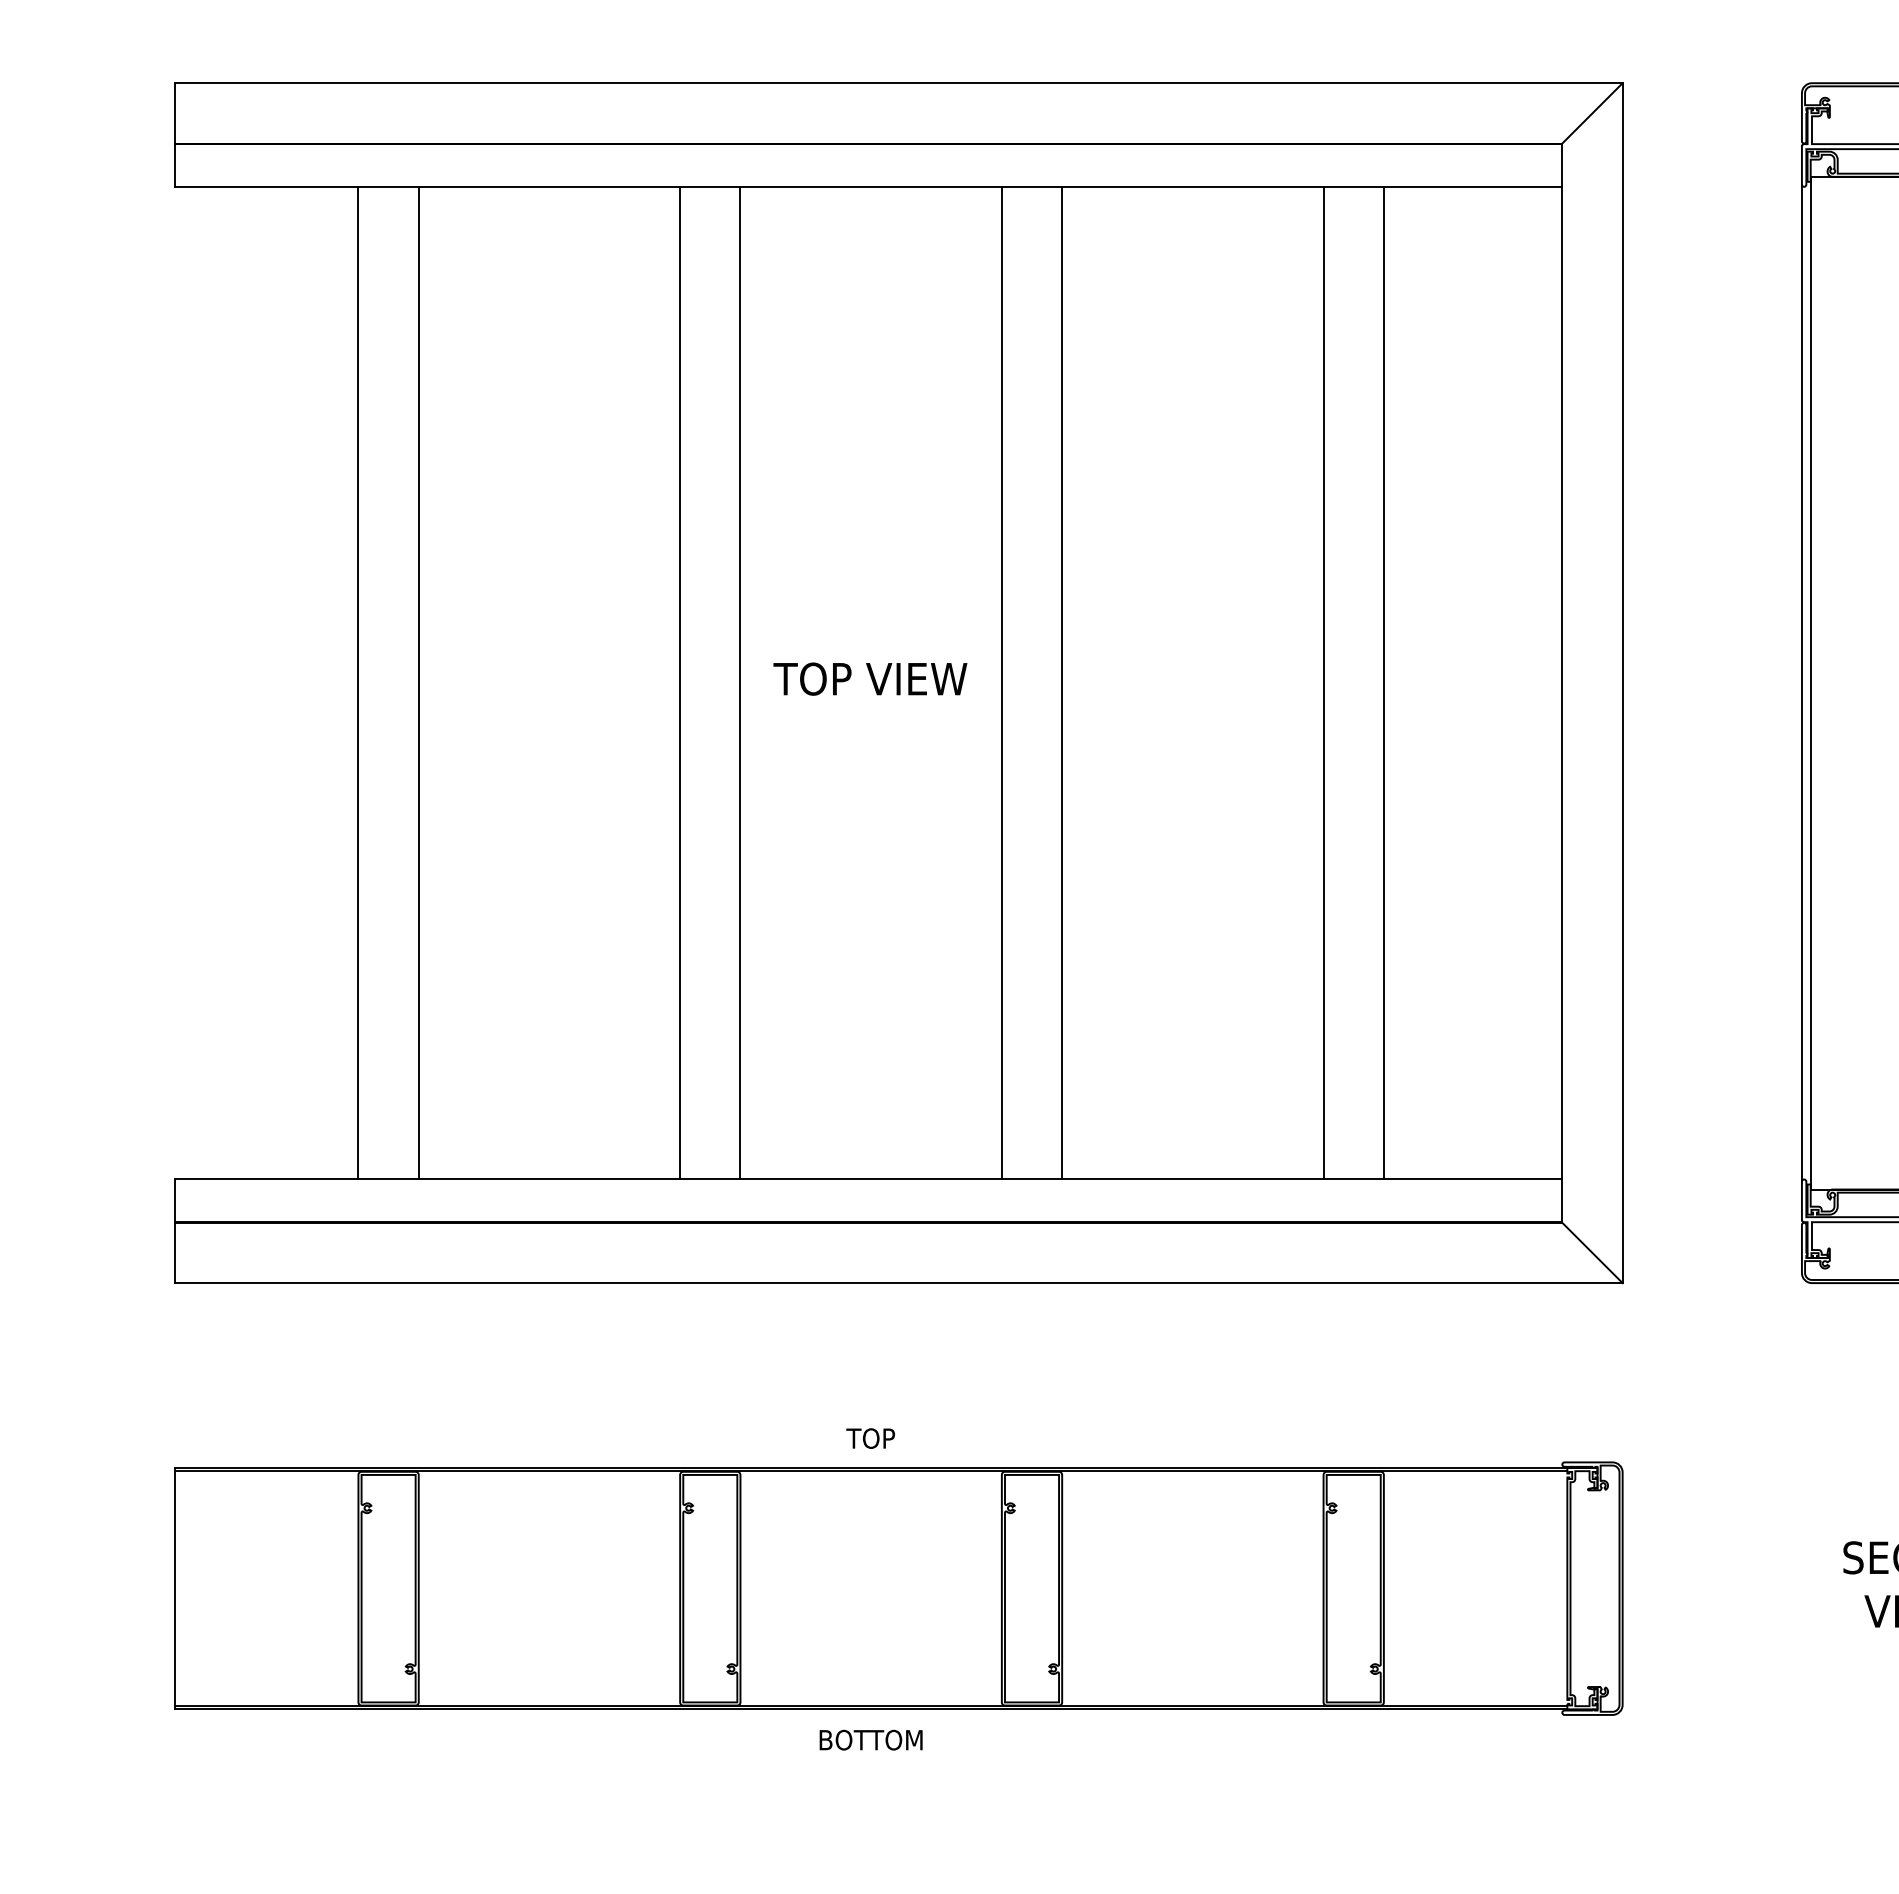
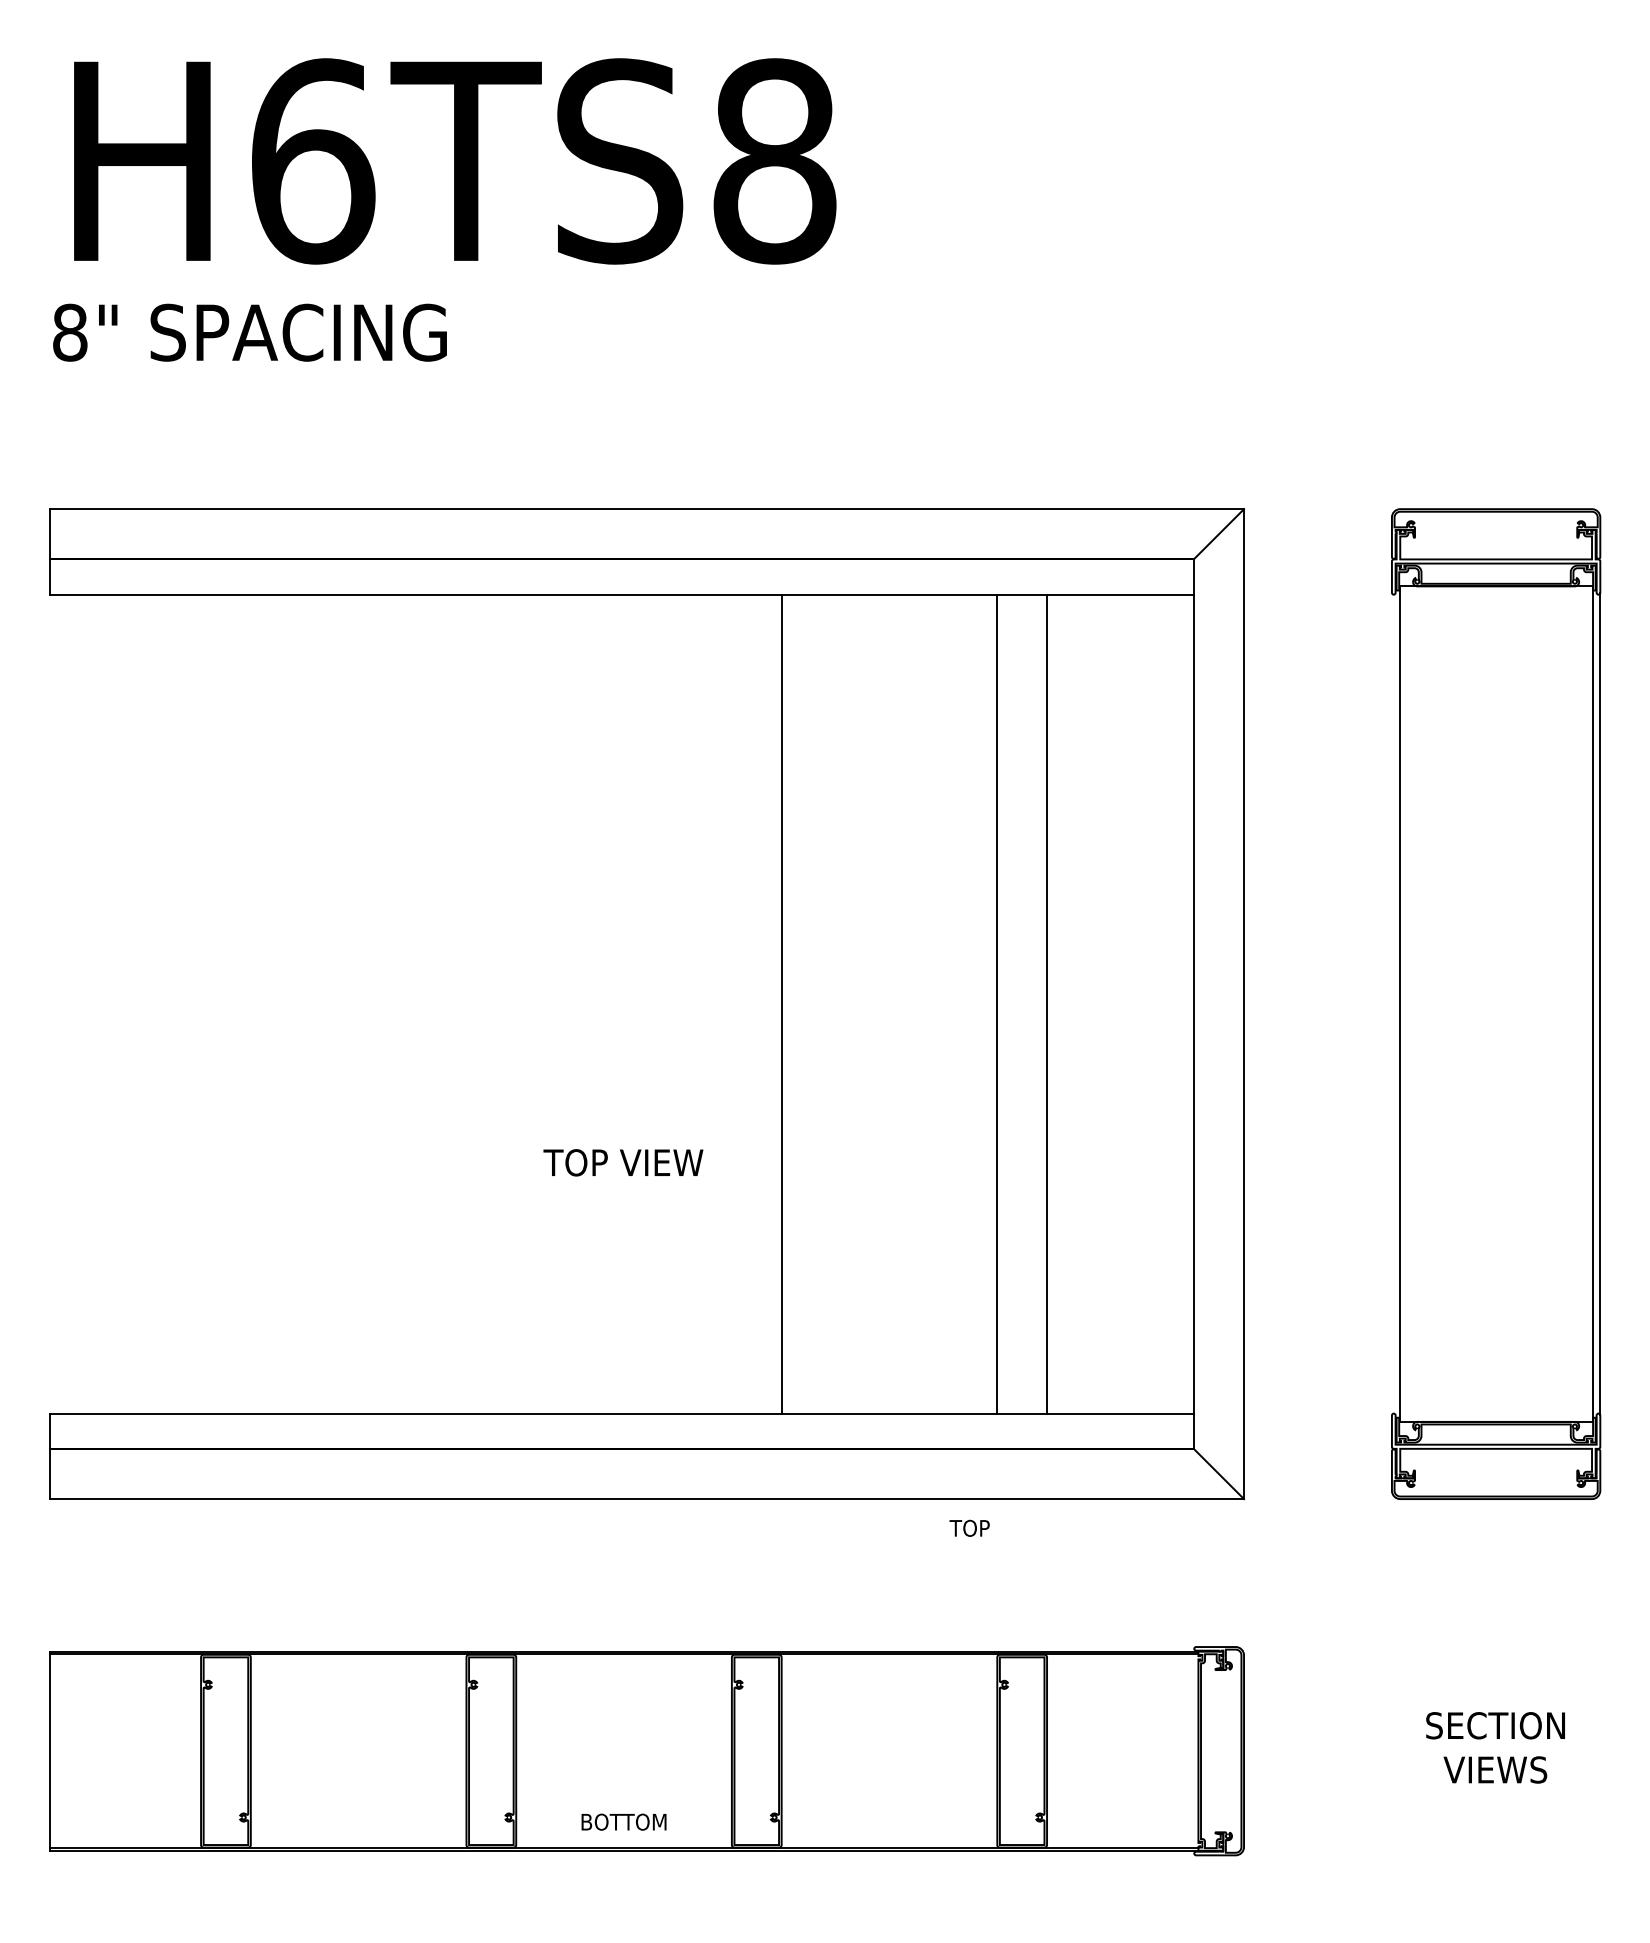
text: (870, 678) -> (623, 1162), moved
line: (358, 682) -> (201, 1003), removed
line: (418, 682) -> (250, 1003), removed
line: (680, 682) -> (466, 1003), removed
line: (740, 682) -> (516, 1003), removed
line: (1001, 682) -> (731, 1003), removed
line: (1801, 682) -> (1391, 1003), removed
text: (870, 1437) -> (969, 1527), moved
text: (870, 1739) -> (623, 1821), moved

